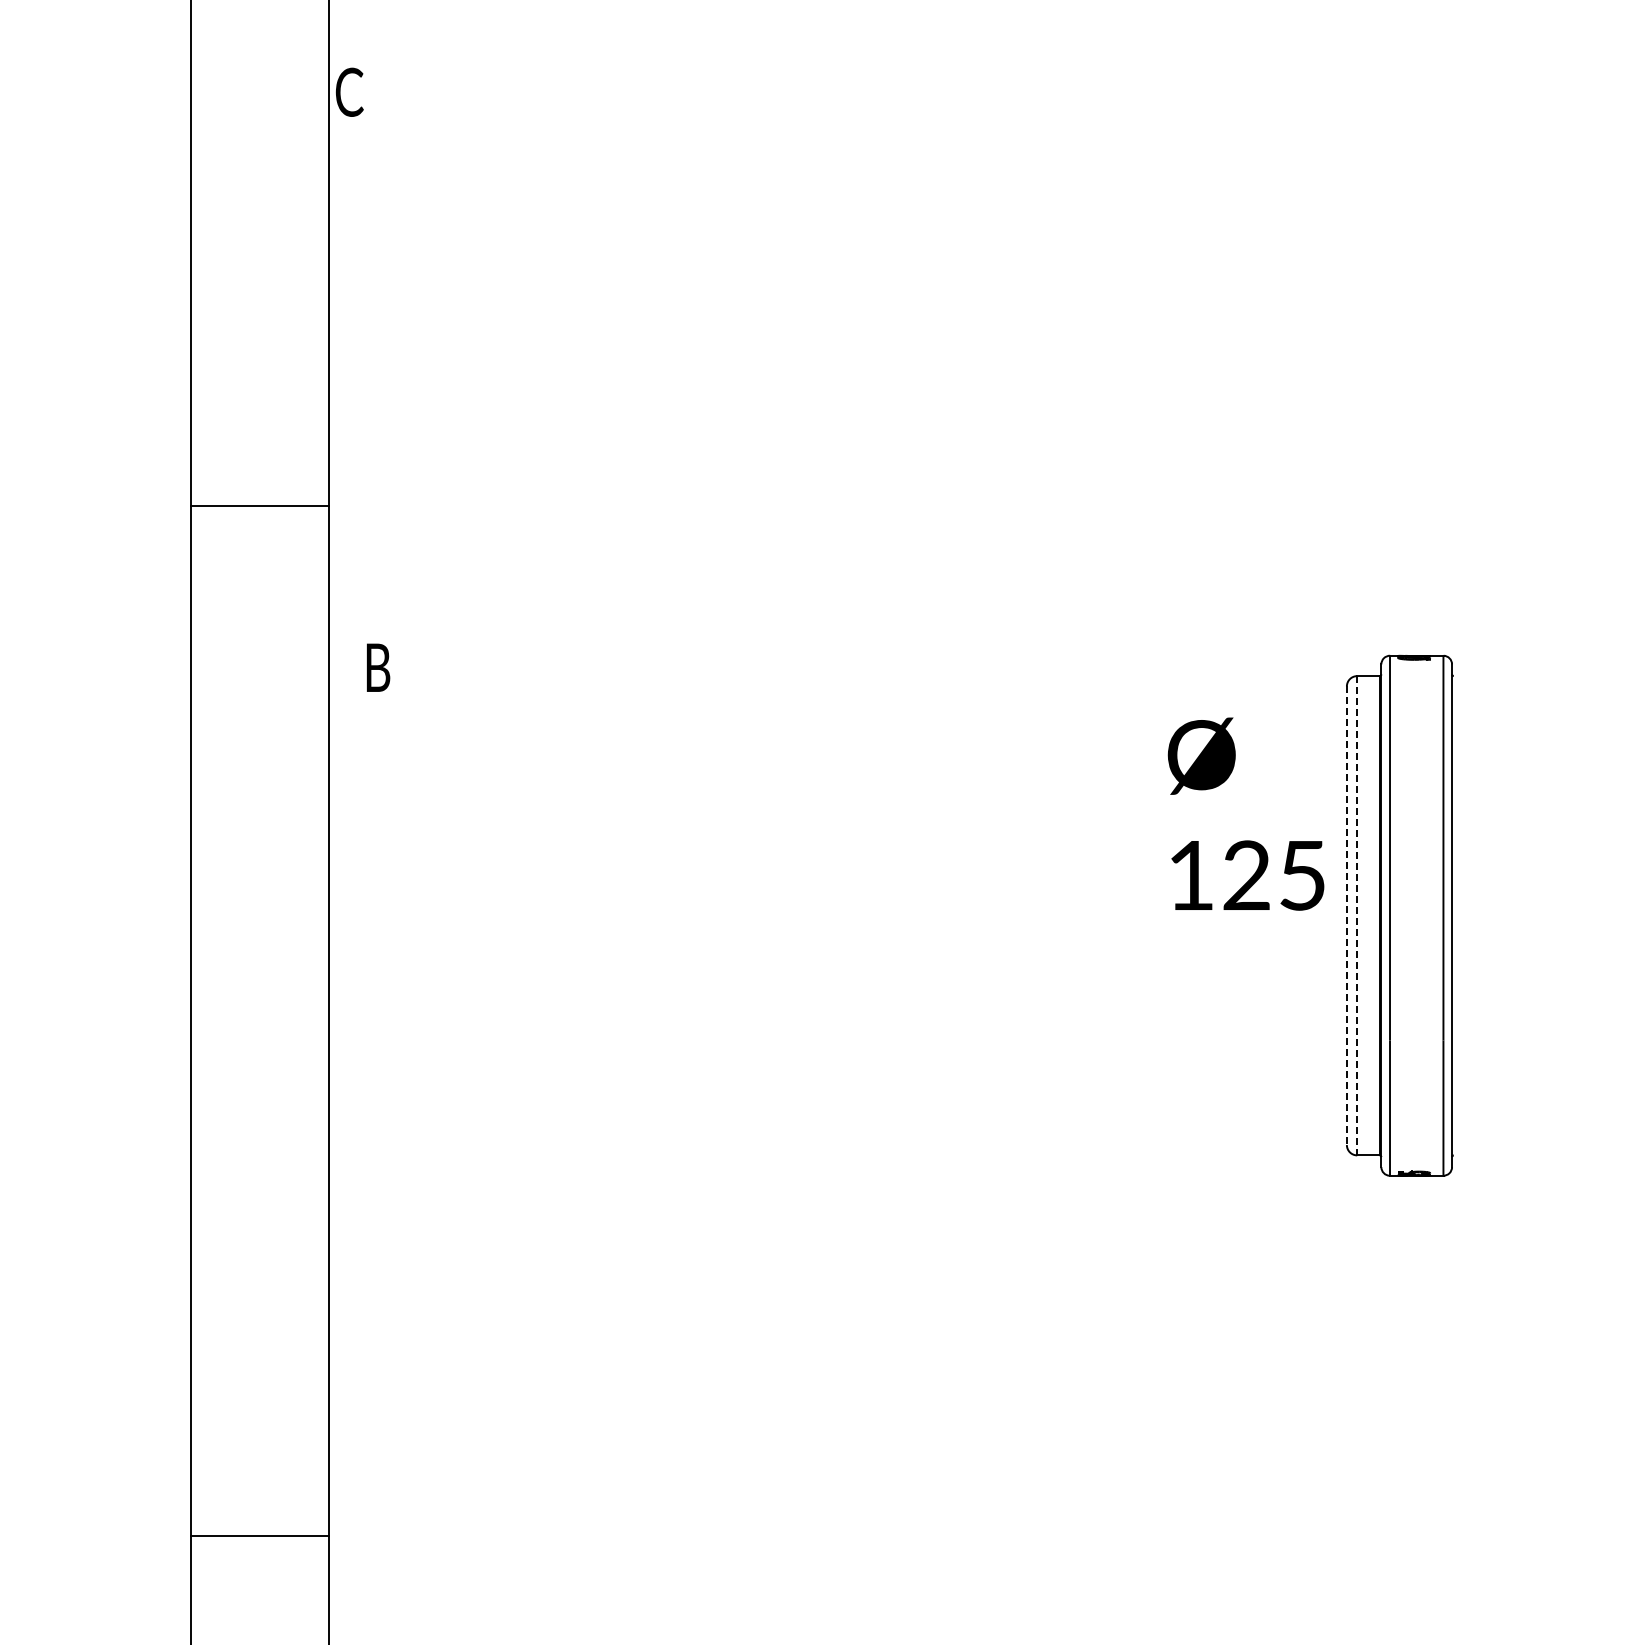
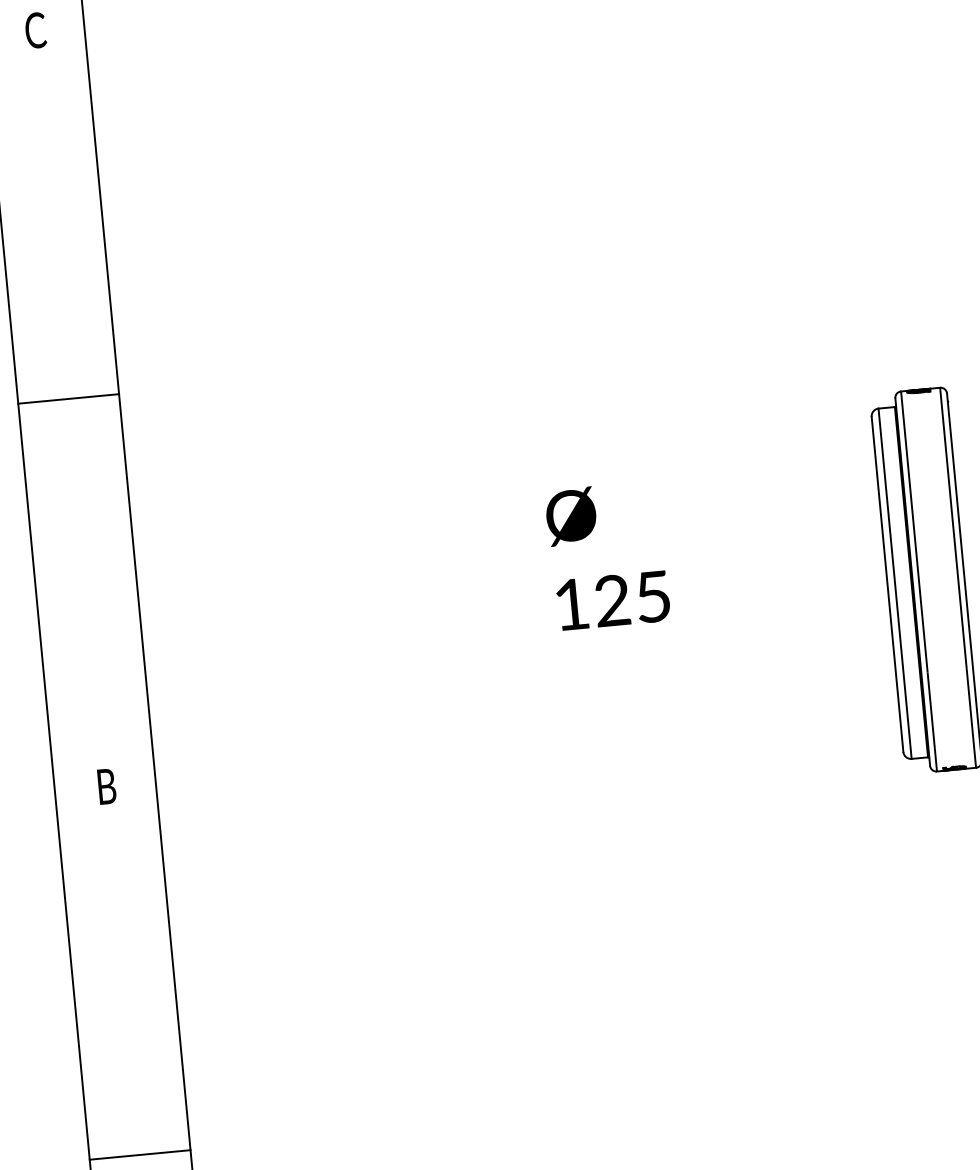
text: (349, 91) -> (35, 29), moved
line: (260, 506) -> (68, 399), moved
text: (378, 667) -> (107, 786), moved
text: (1245, 813) -> (607, 555), moved
line: (1357, 915) -> (895, 583), dashed -> solid
line: (1346, 916) -> (887, 585), dashed -> solid
line: (260, 1535) -> (140, 1154), moved

